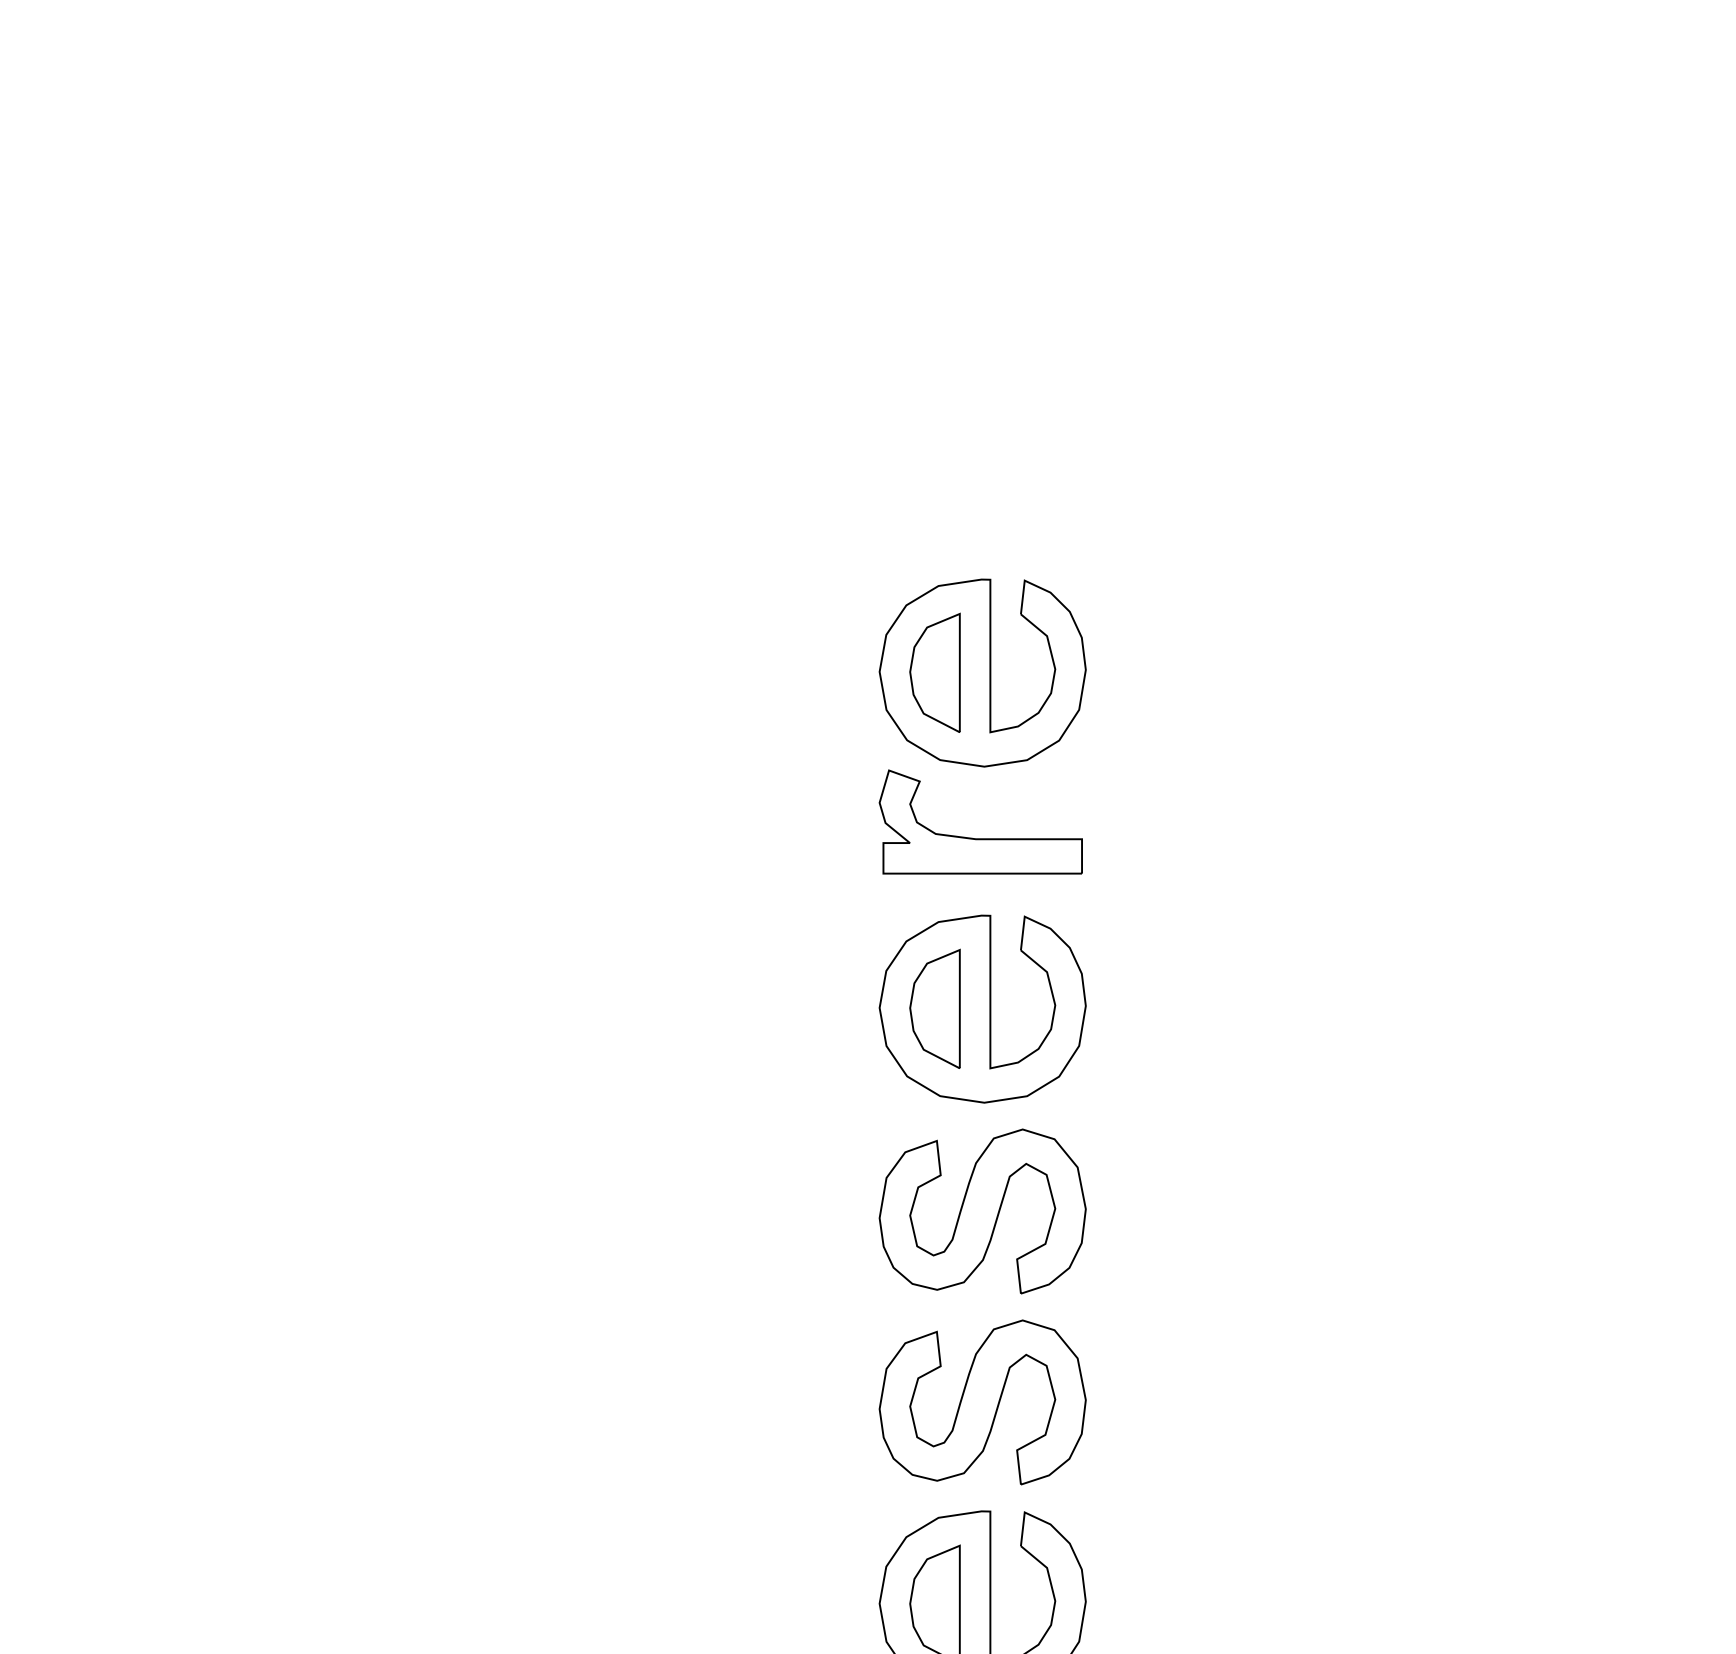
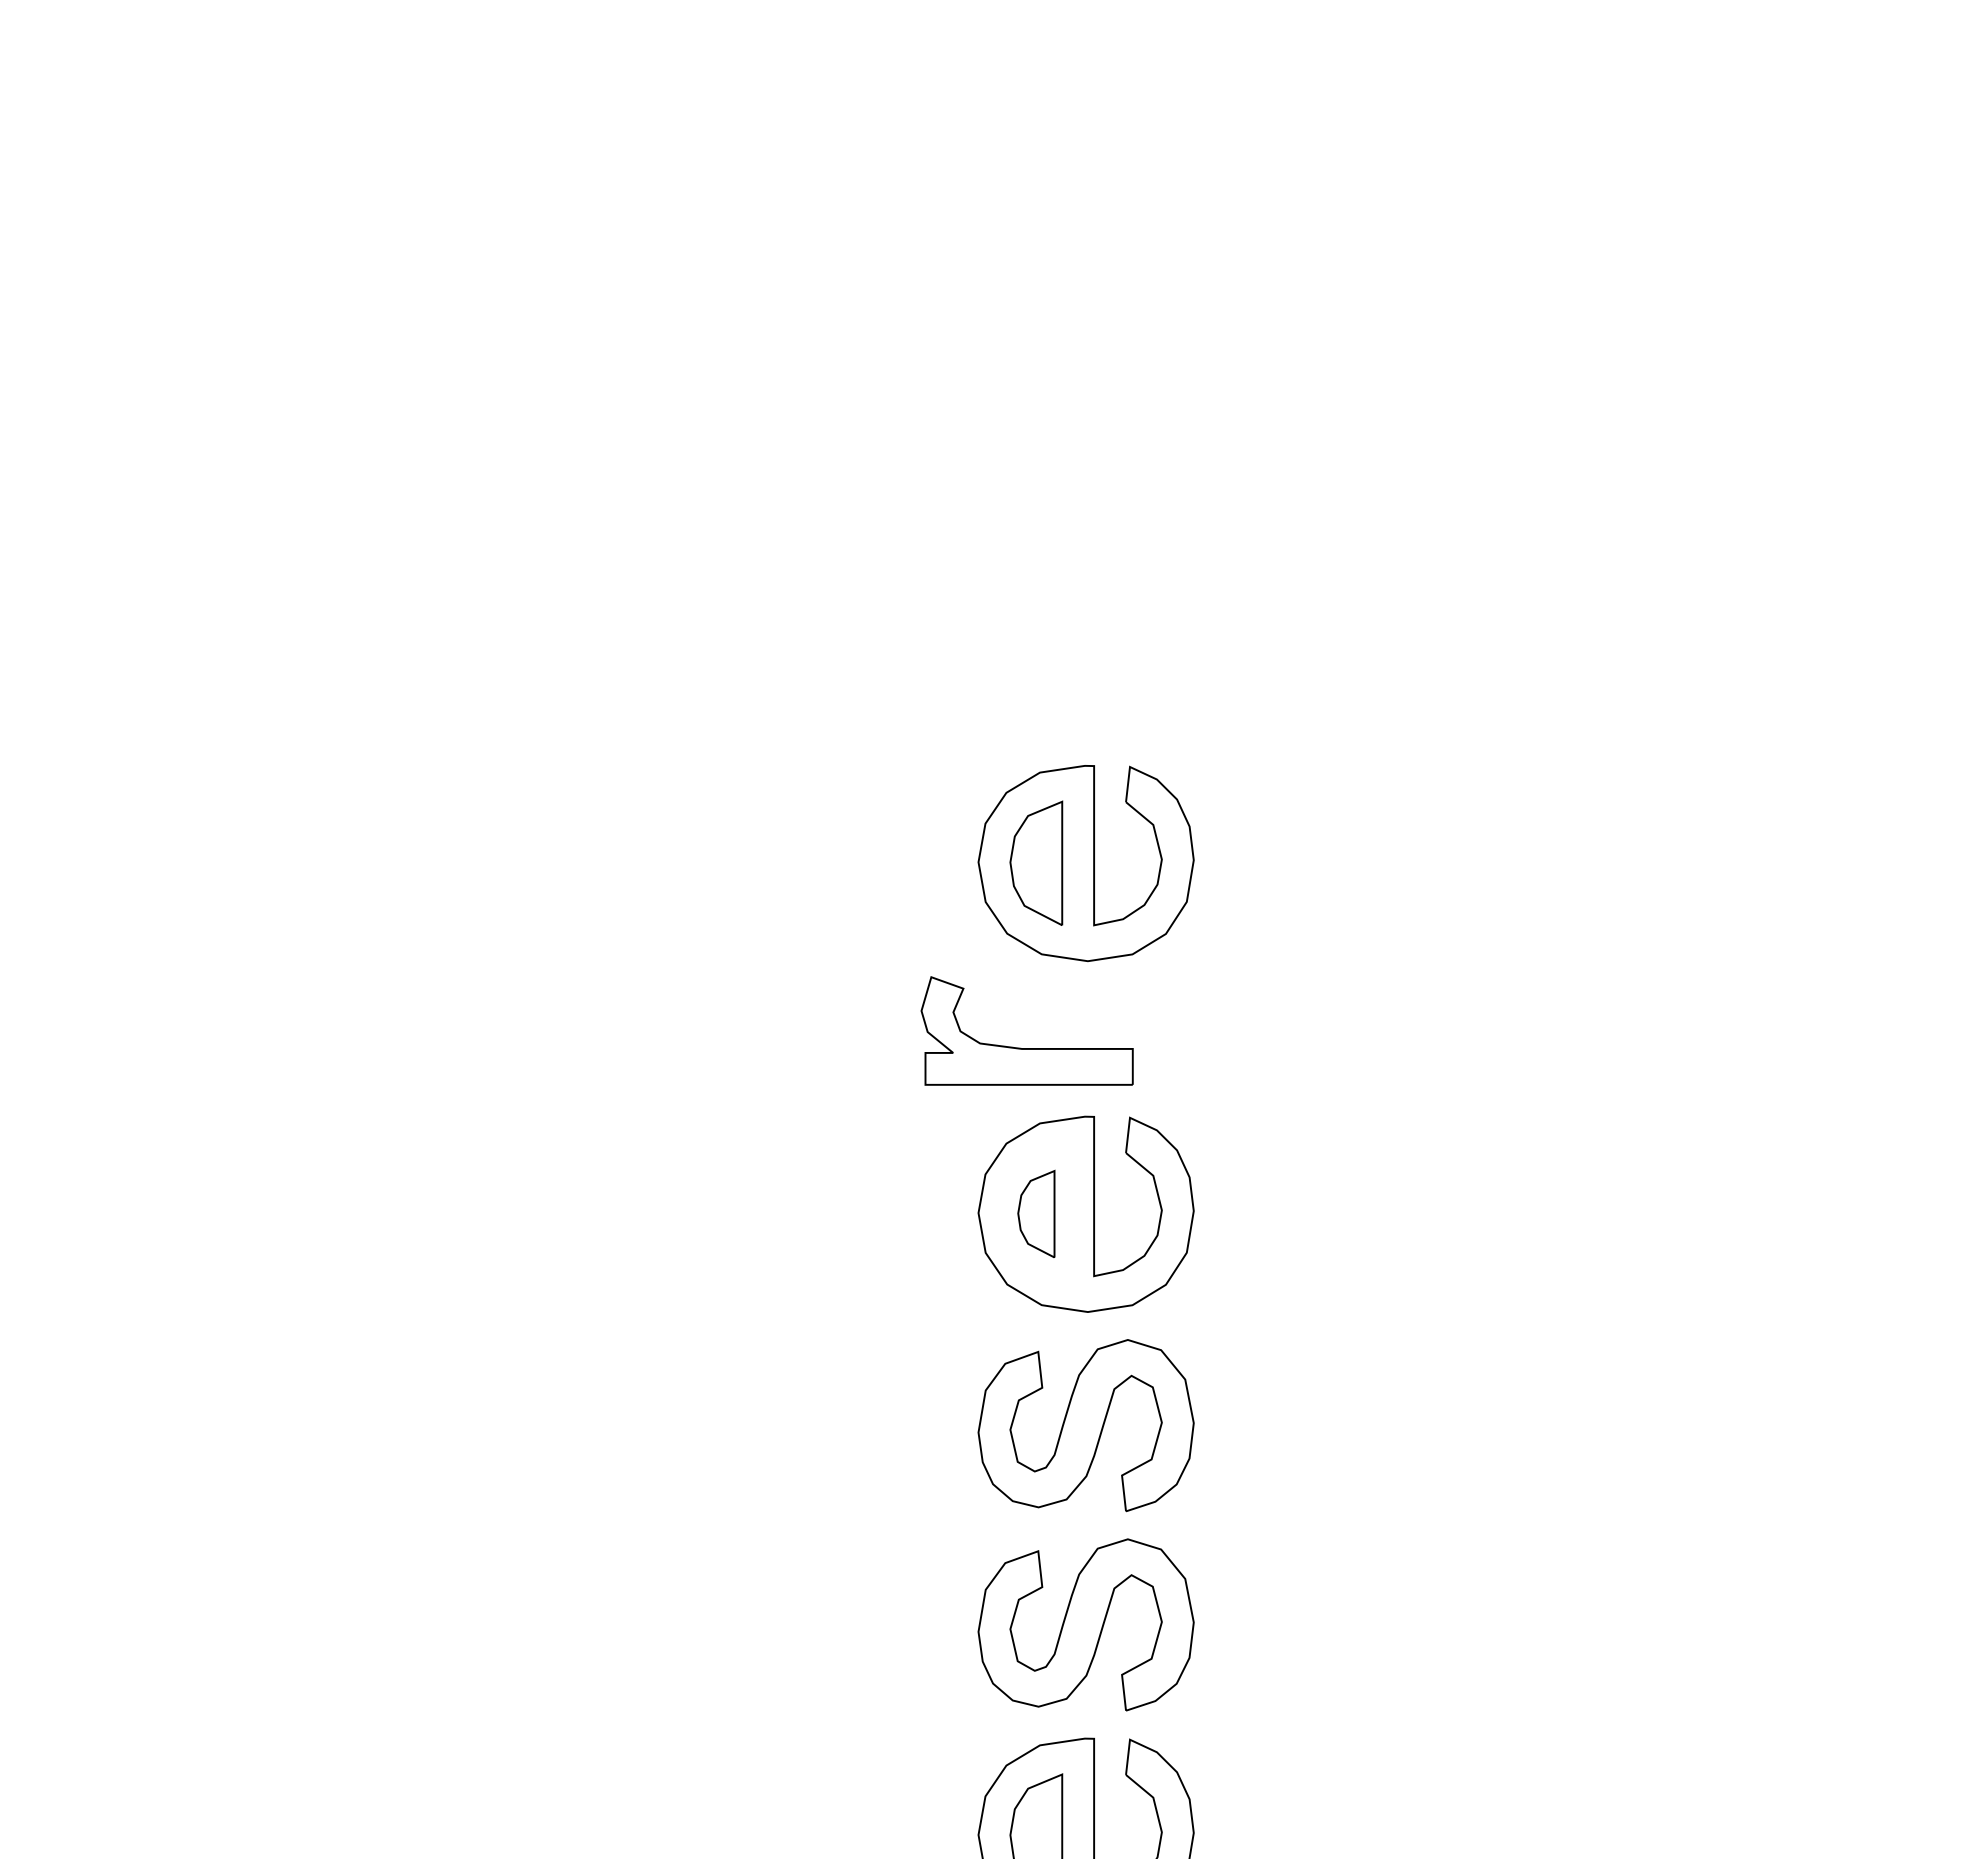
part: (980, 838) -> (1026, 1048), moved
part: (935, 1008) -> (1036, 1213), size x0.7

